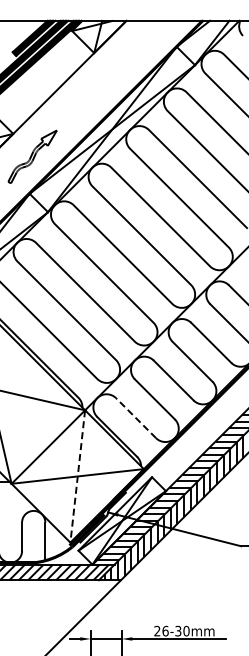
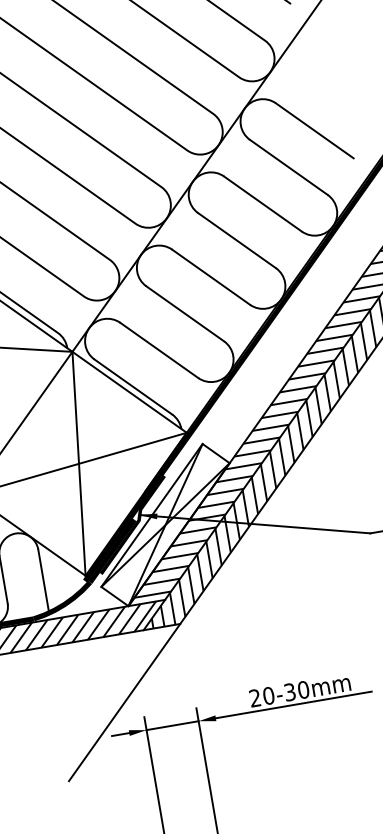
line: (135, 417) -> (158, 349), dashed -> solid
line: (77, 476) -> (78, 463), dashed -> solid
text: (165, 630) -> (268, 694), 26-30mm -> 20-30mm

